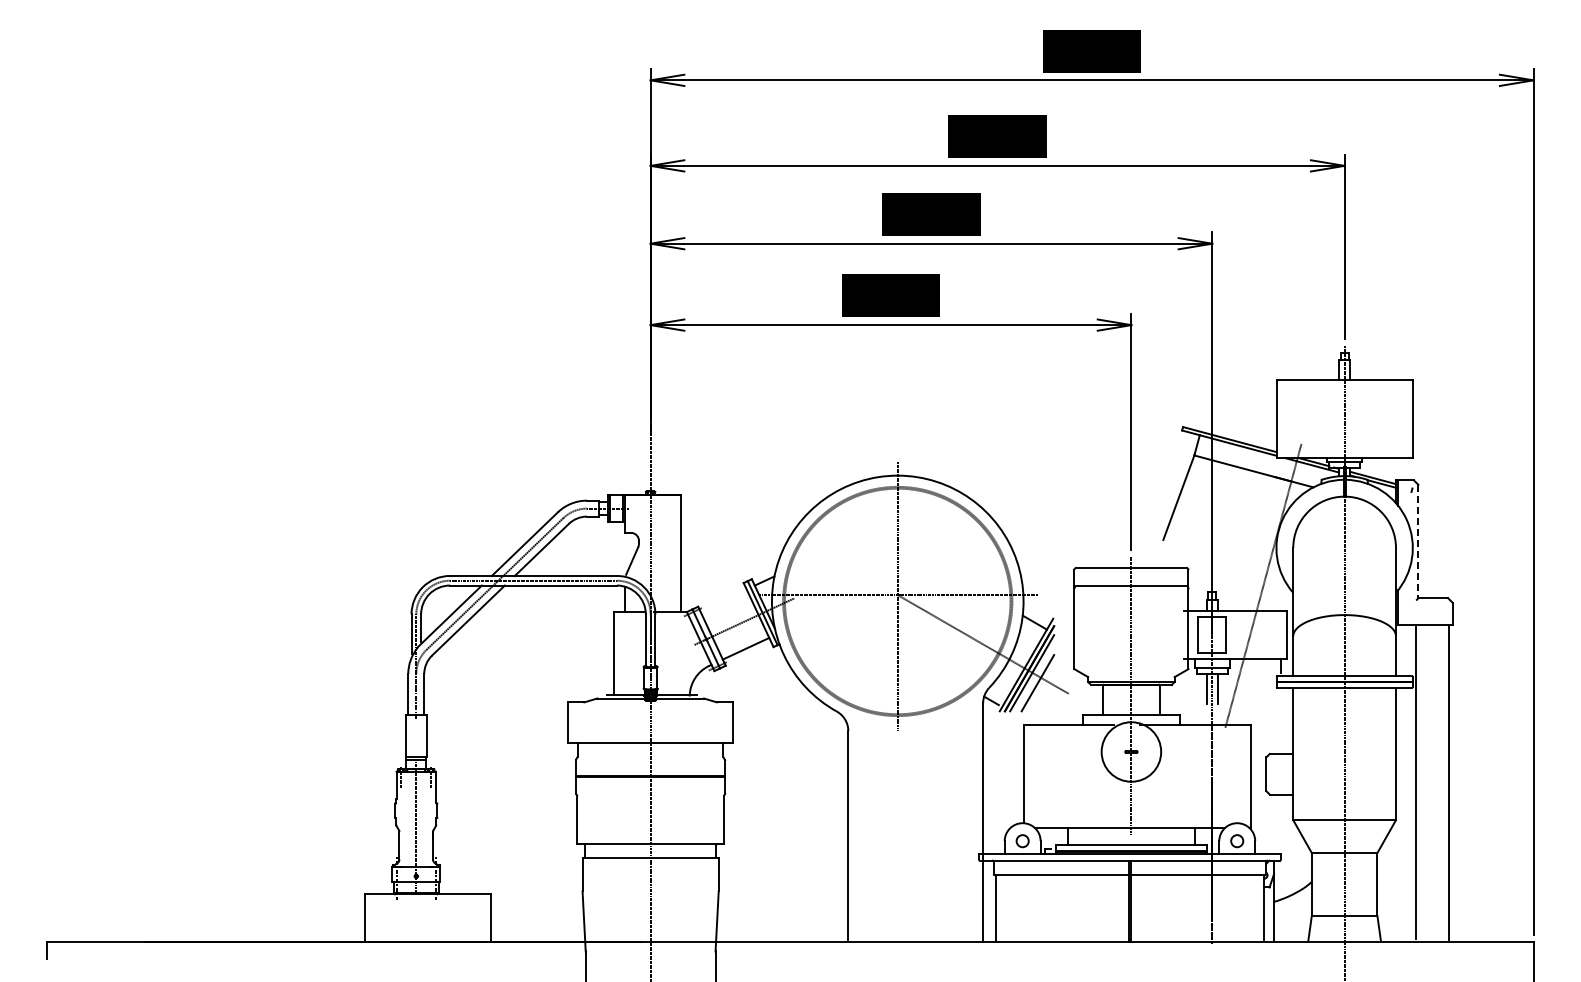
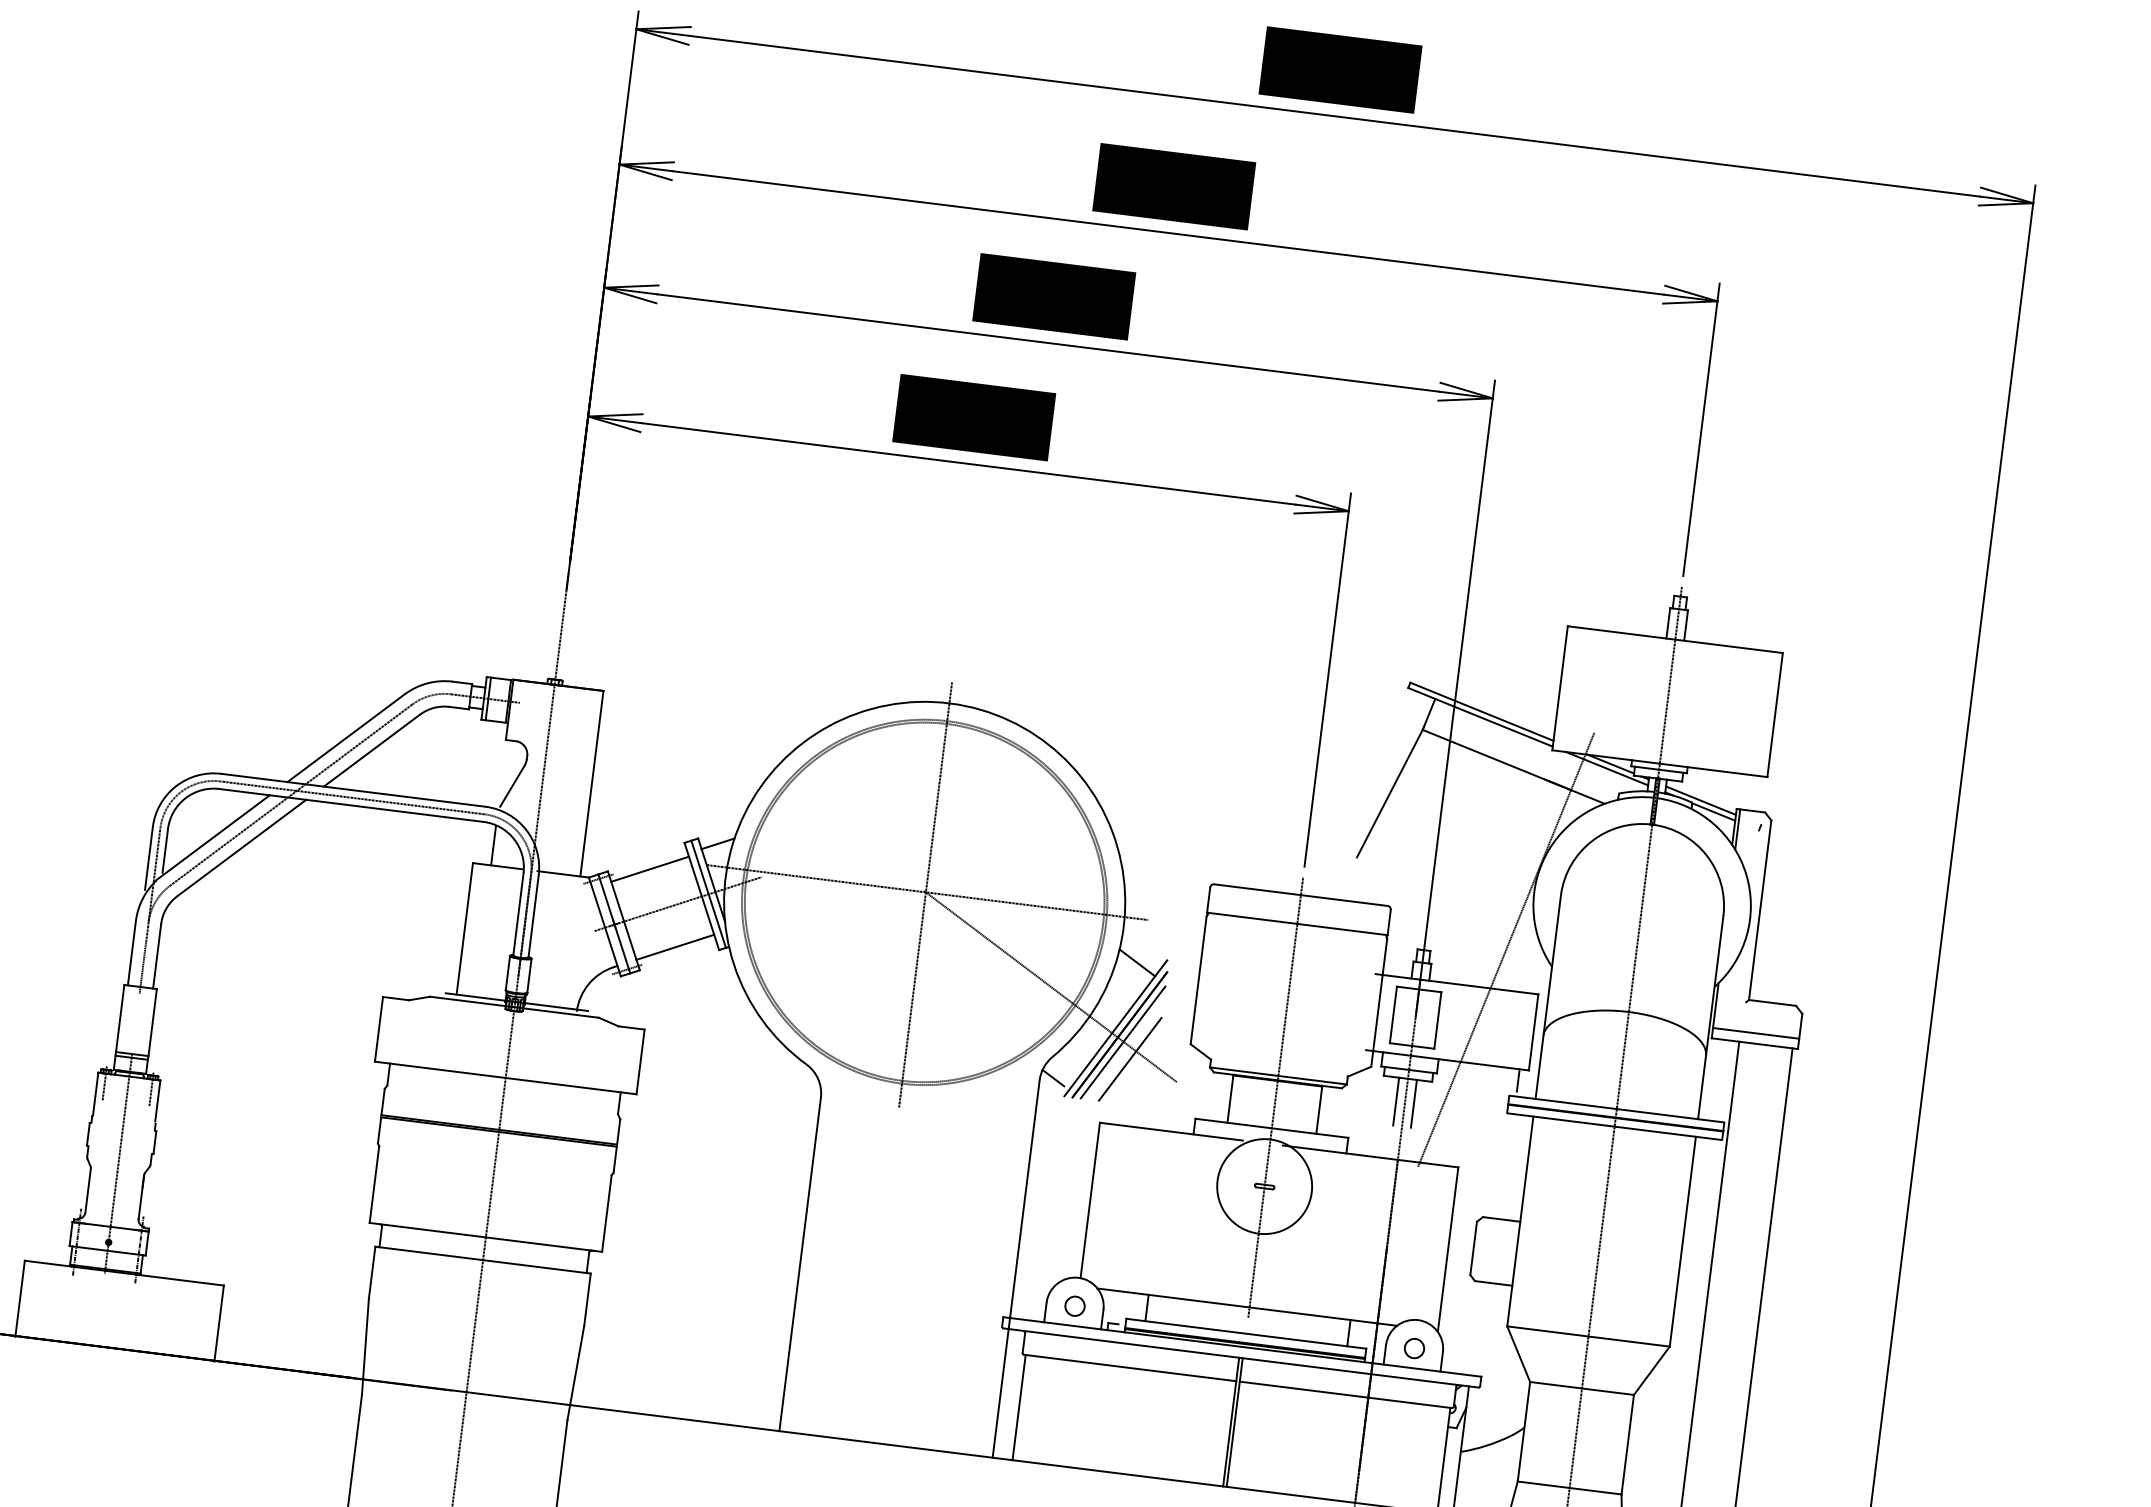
line: (1418, 541) -> (1760, 910), dashed -> solid
line: (724, 601) -> (650, 868), added
line: (1425, 618) -> (1756, 1033), added

